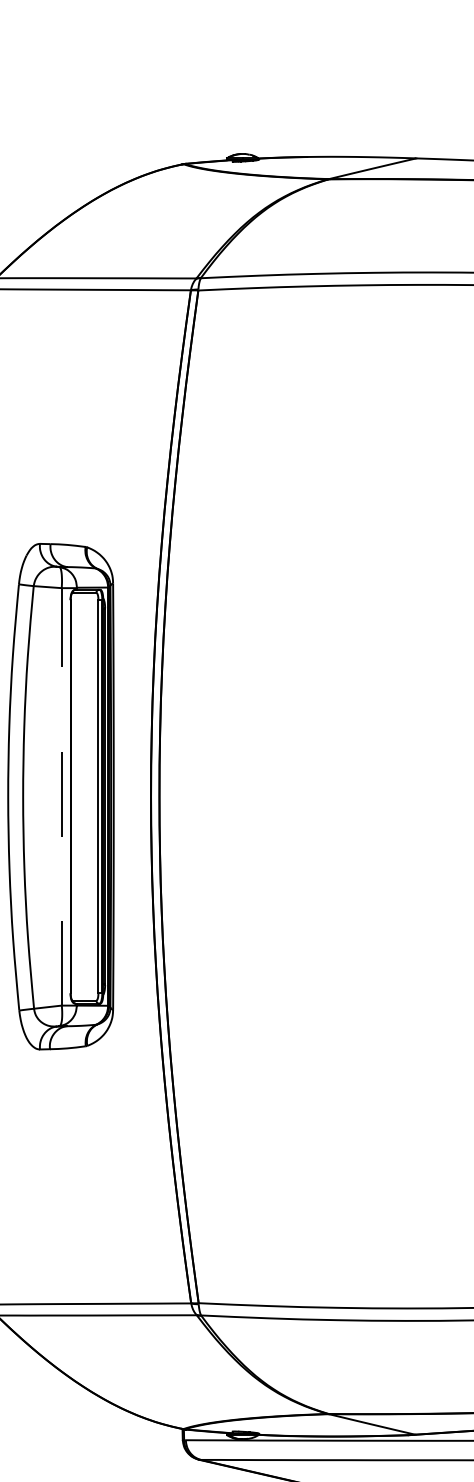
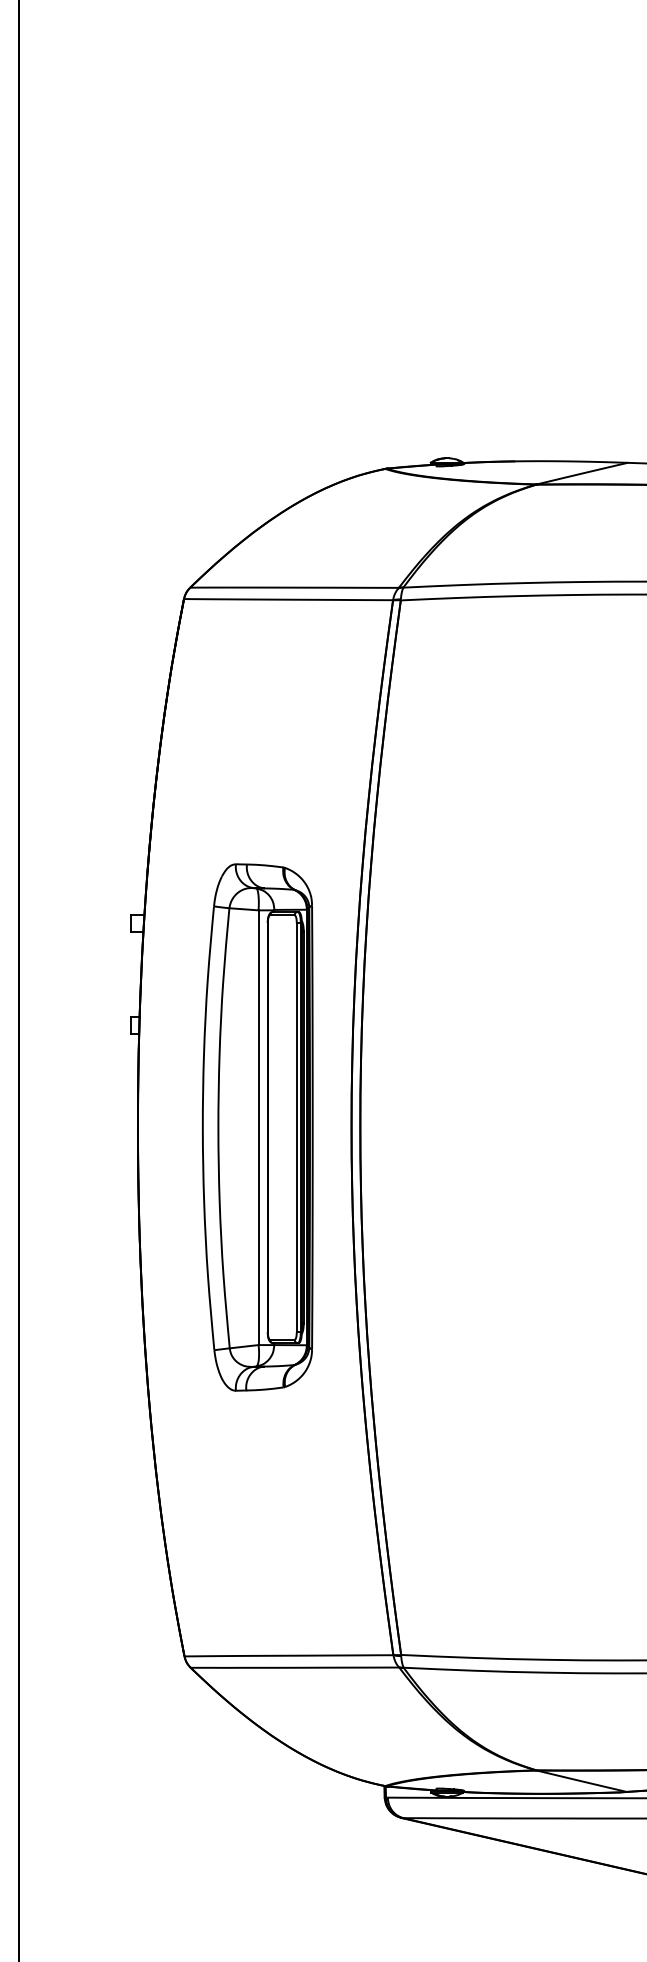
line: (61, 796) -> (258, 1127), dashed -> solid

